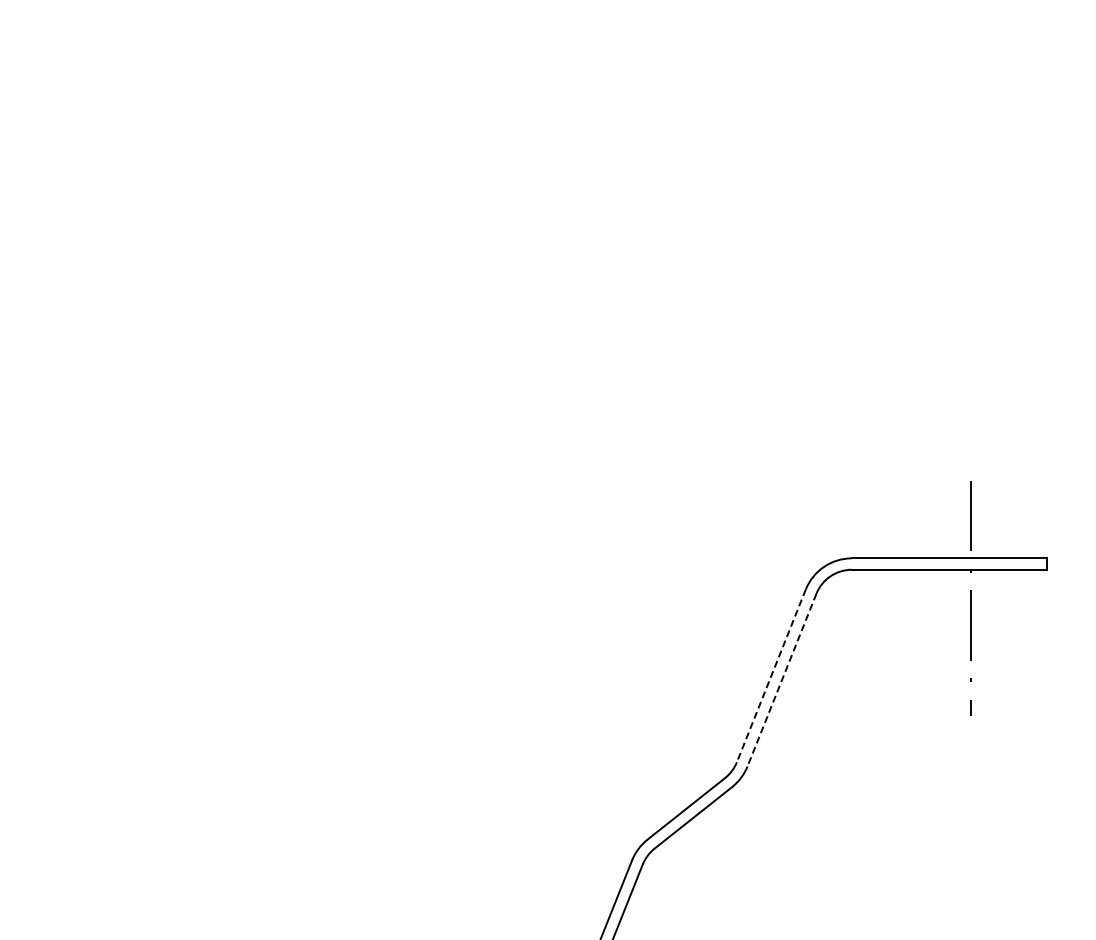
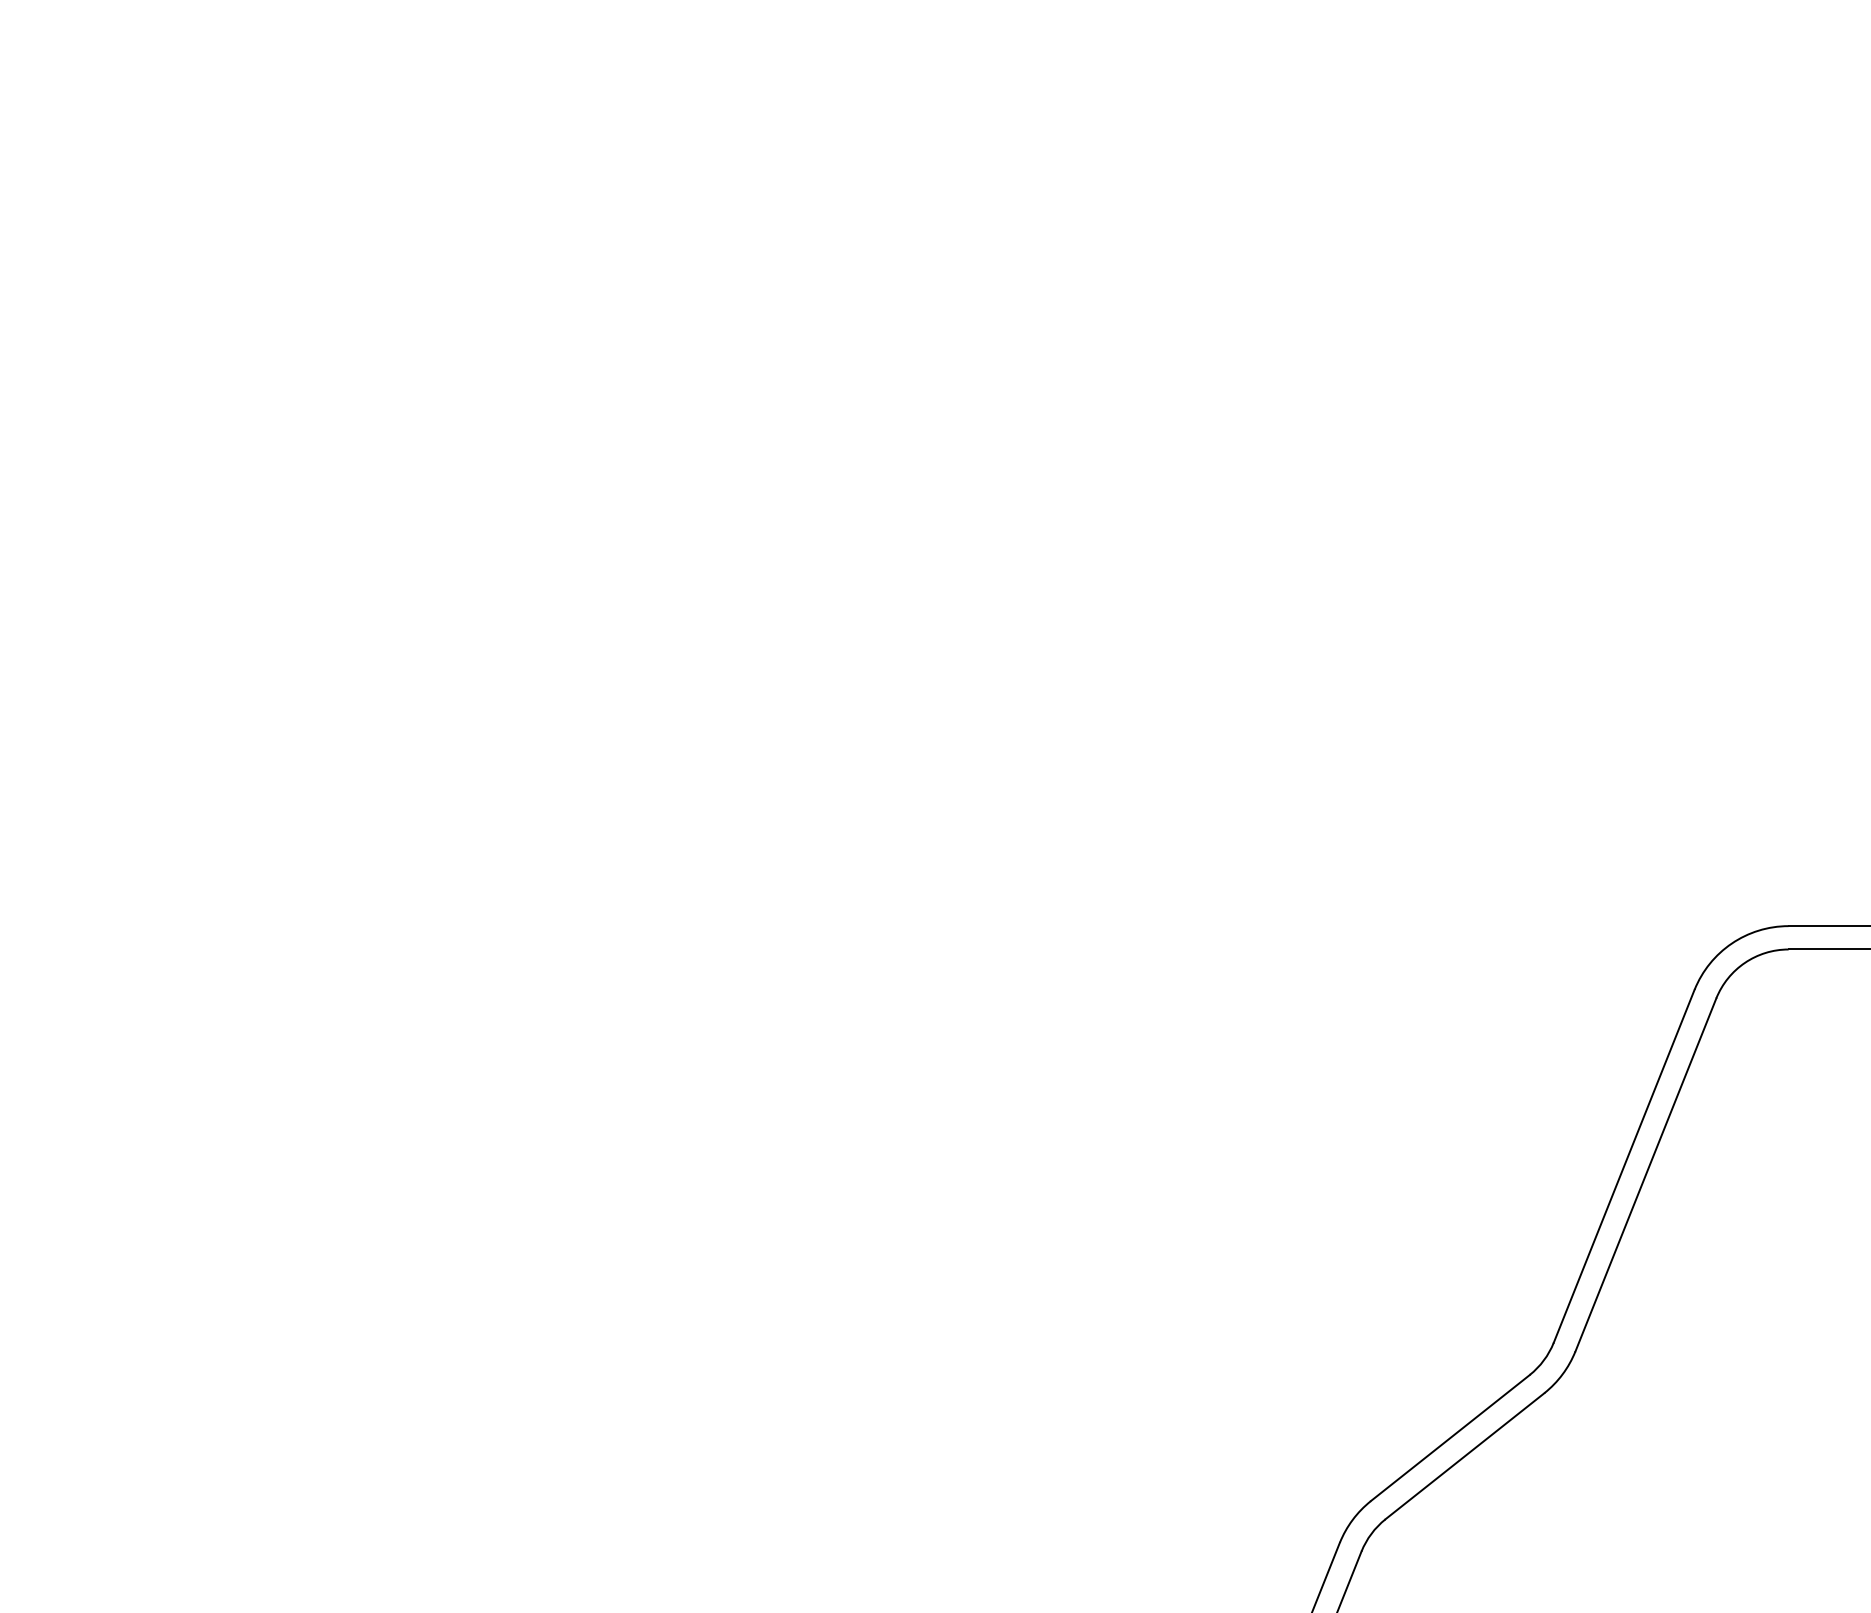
line: (771, 676) -> (1624, 1167), dashed -> solid
line: (781, 680) -> (1644, 1175), dashed -> solid

